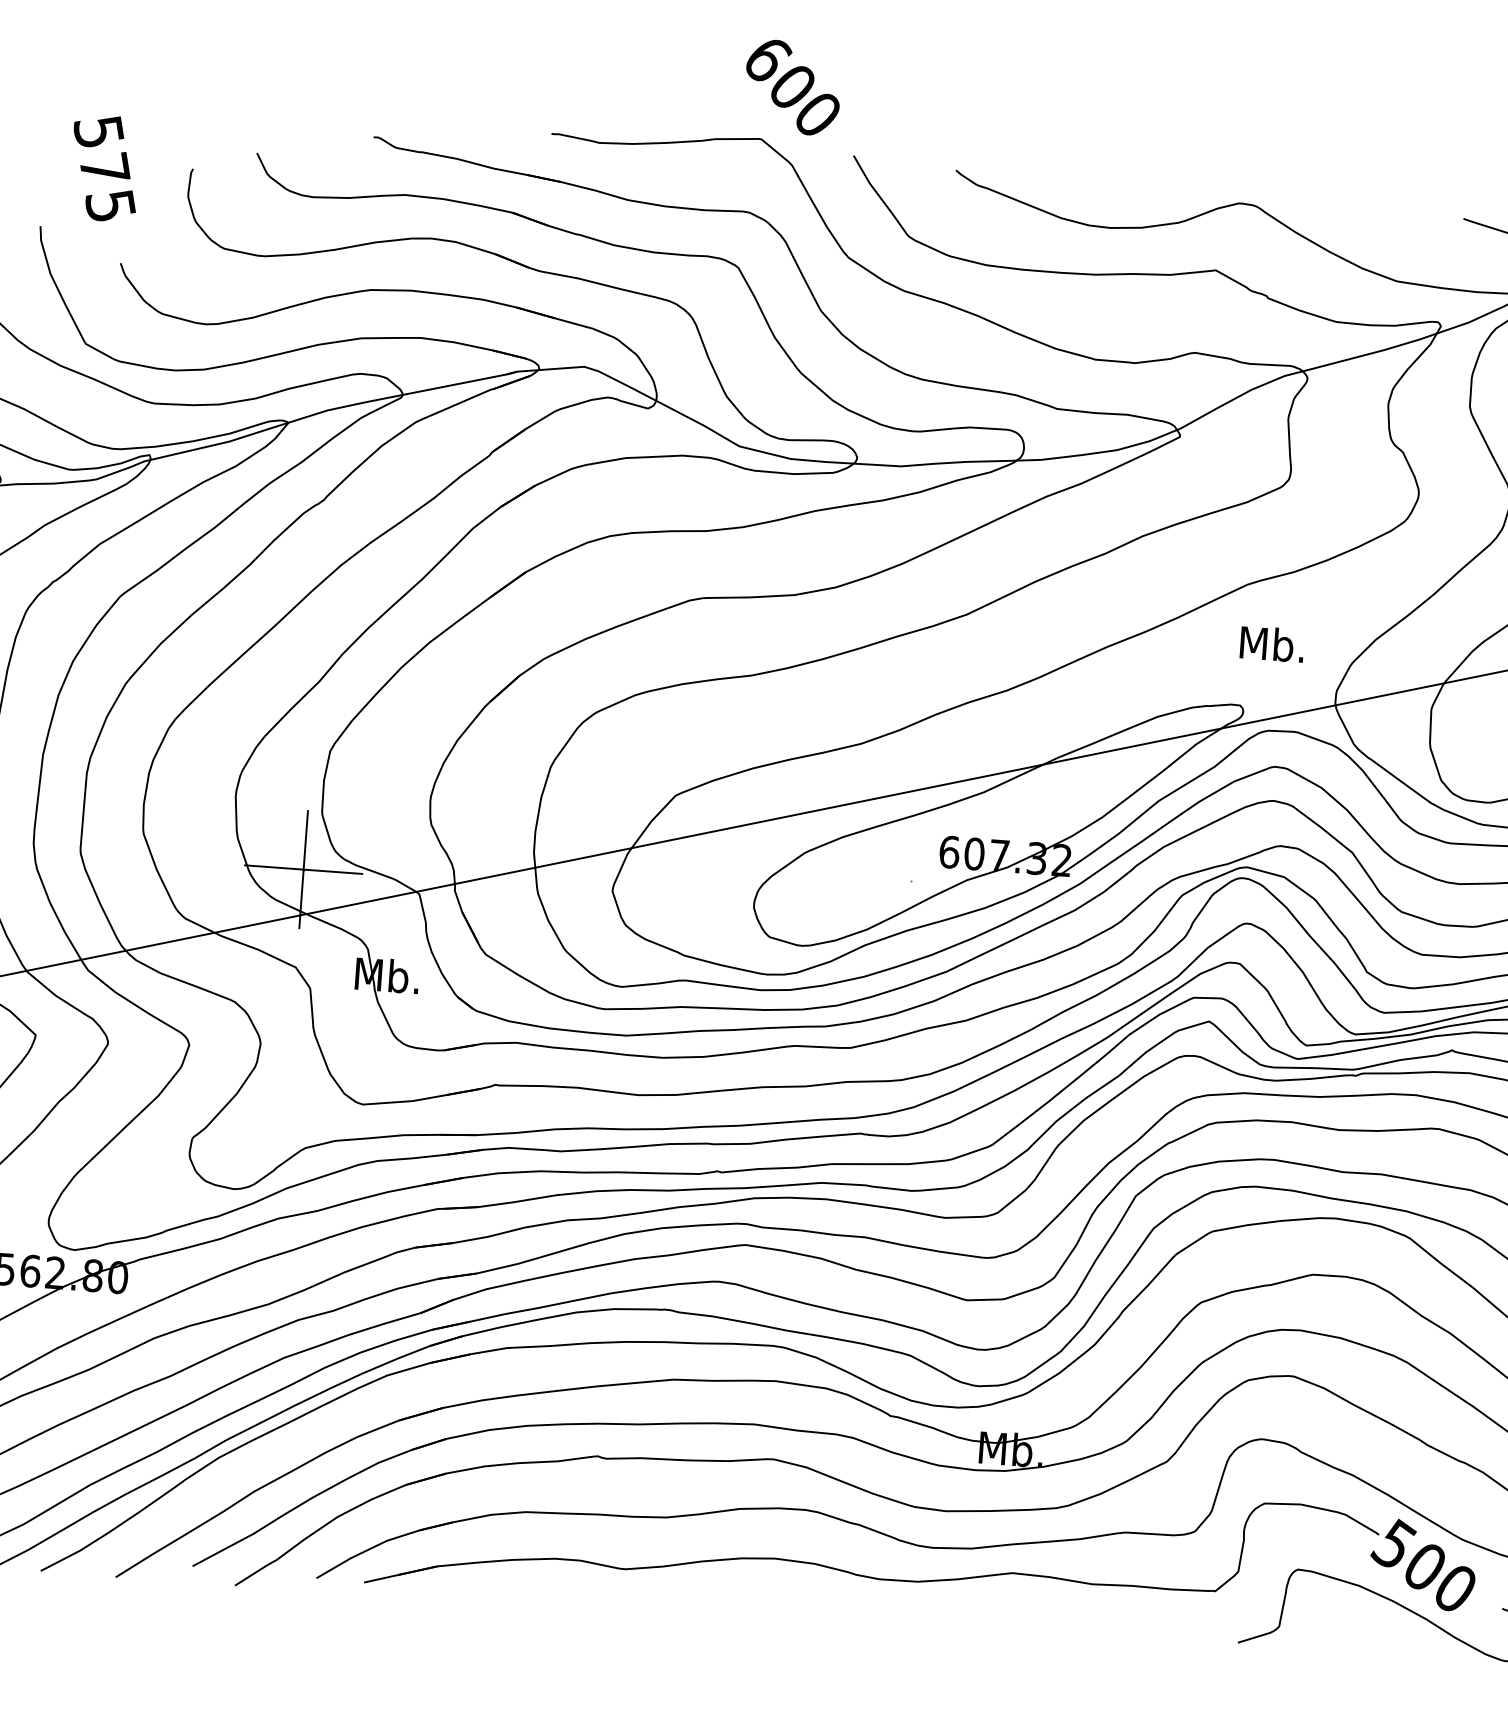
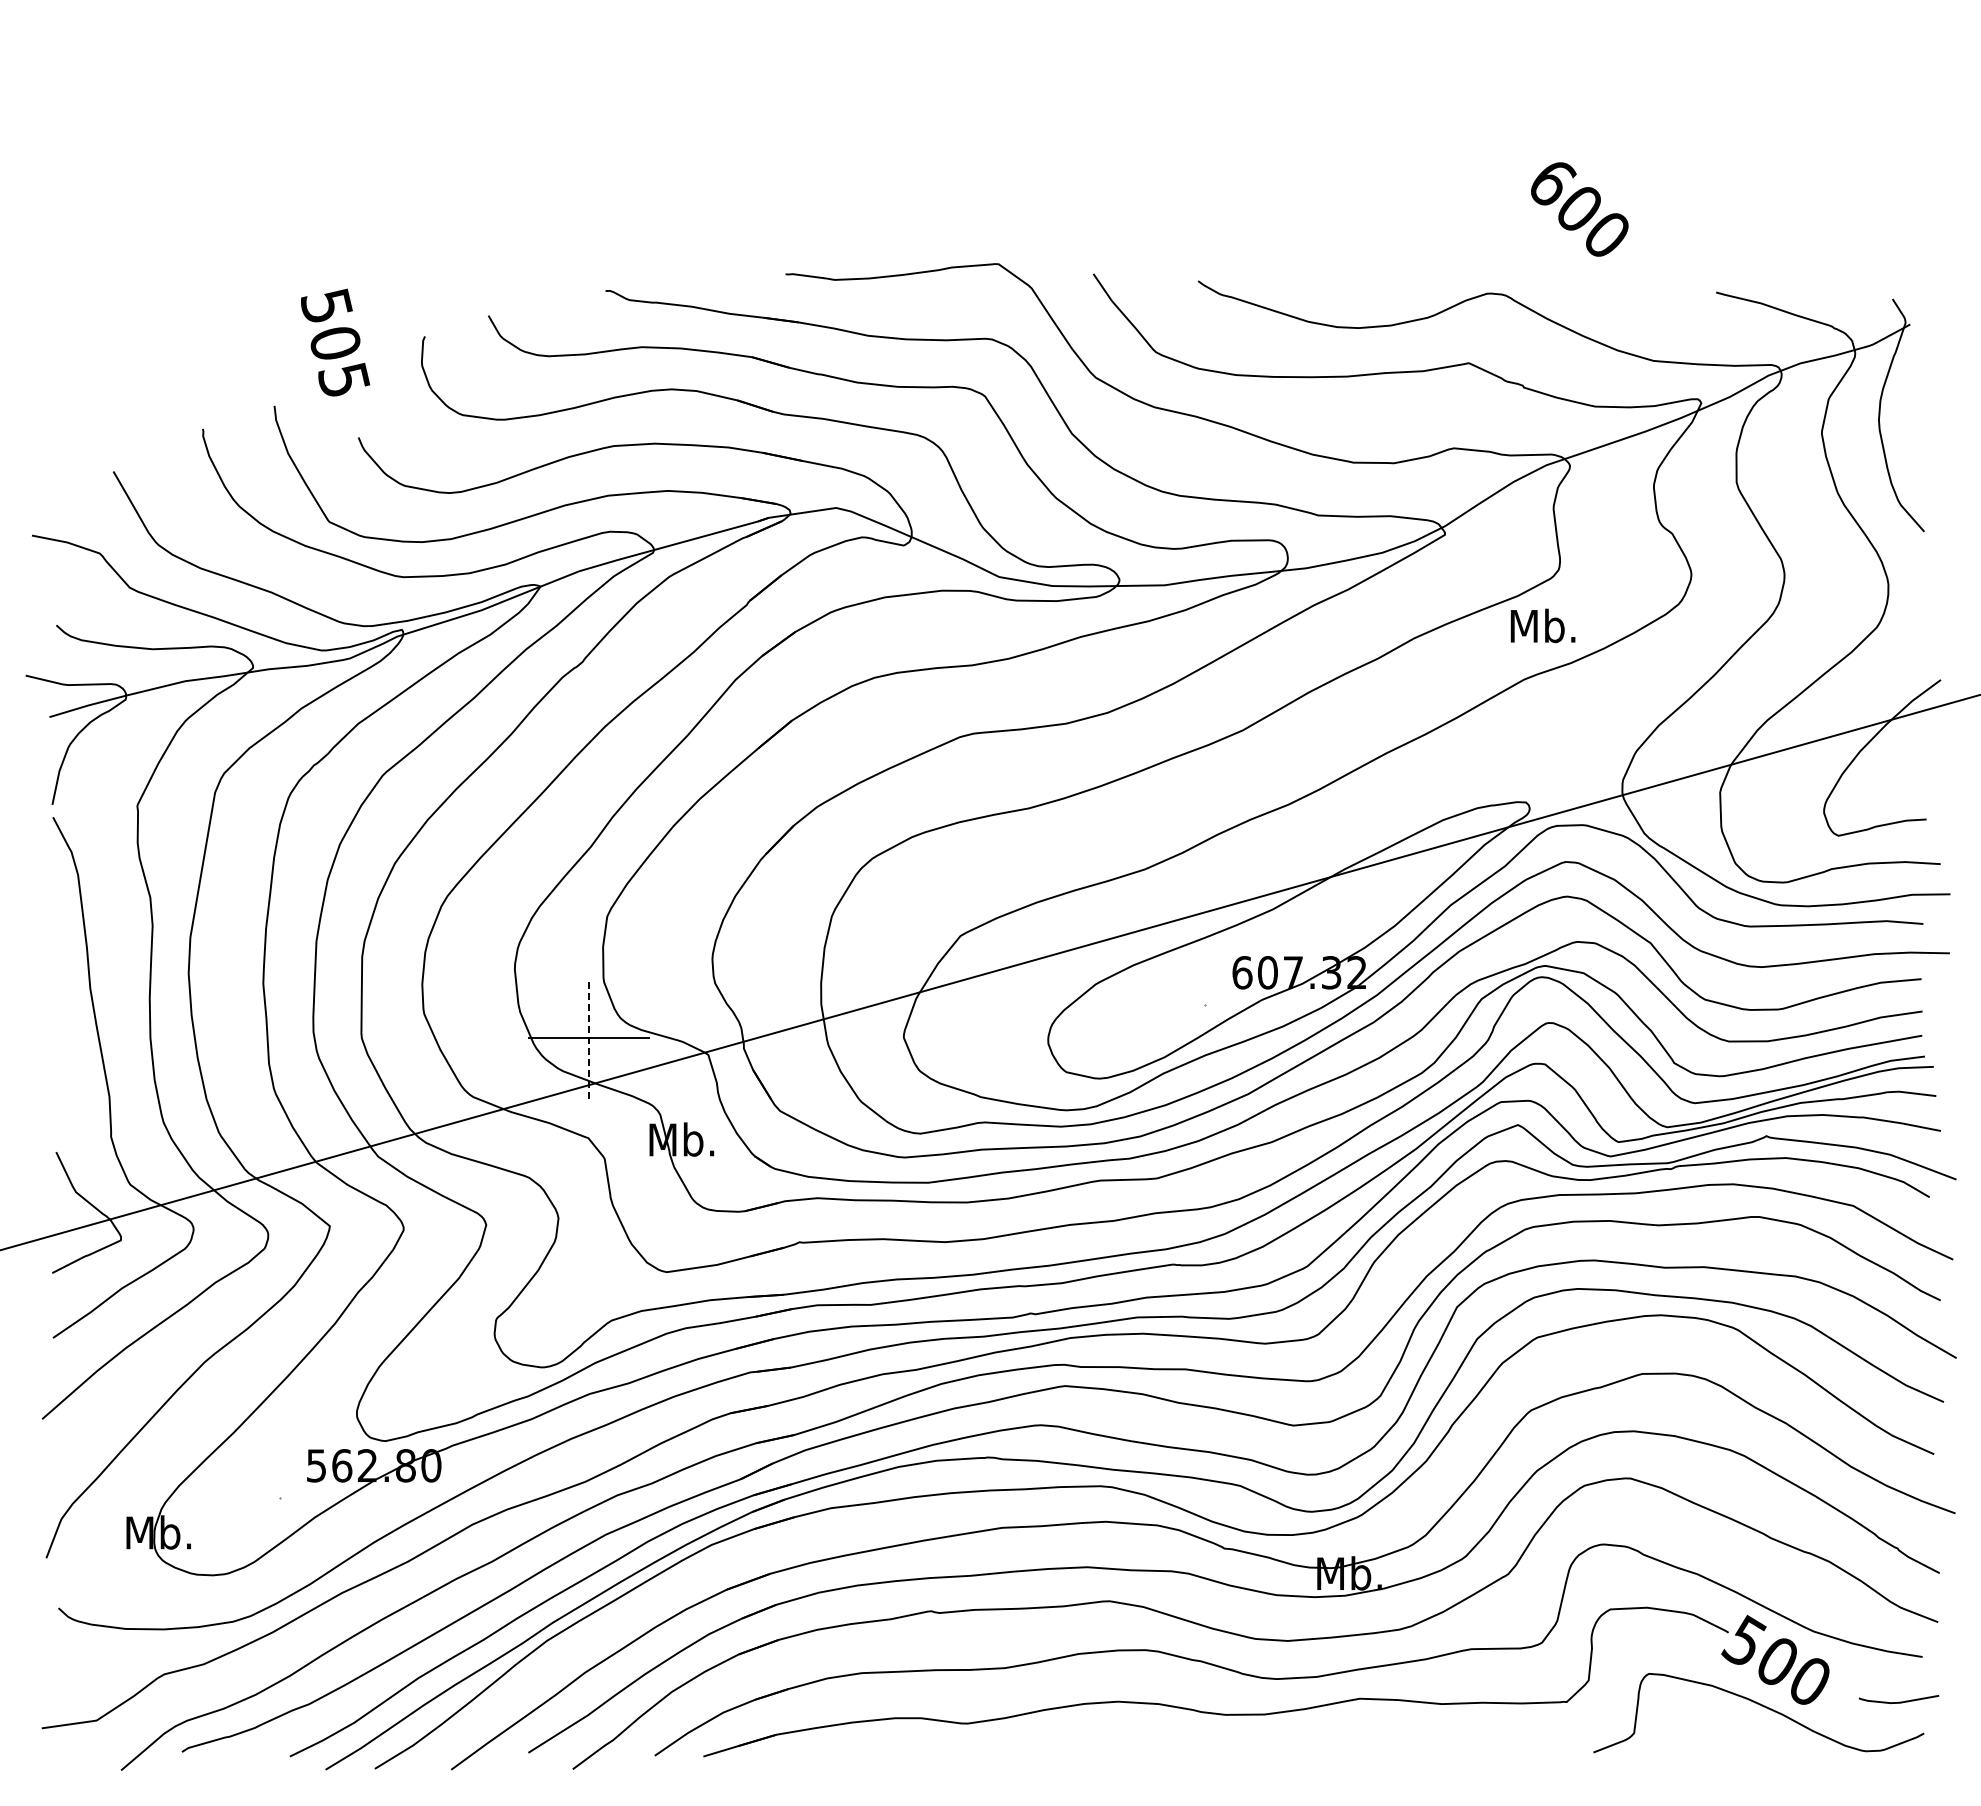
text: (792, 87) -> (1579, 209), moved
text: (105, 167) -> (336, 341), 575 -> 505
text: (1271, 643) -> (1542, 625), moved
line: (304, 869) -> (589, 1038), solid -> dashed

